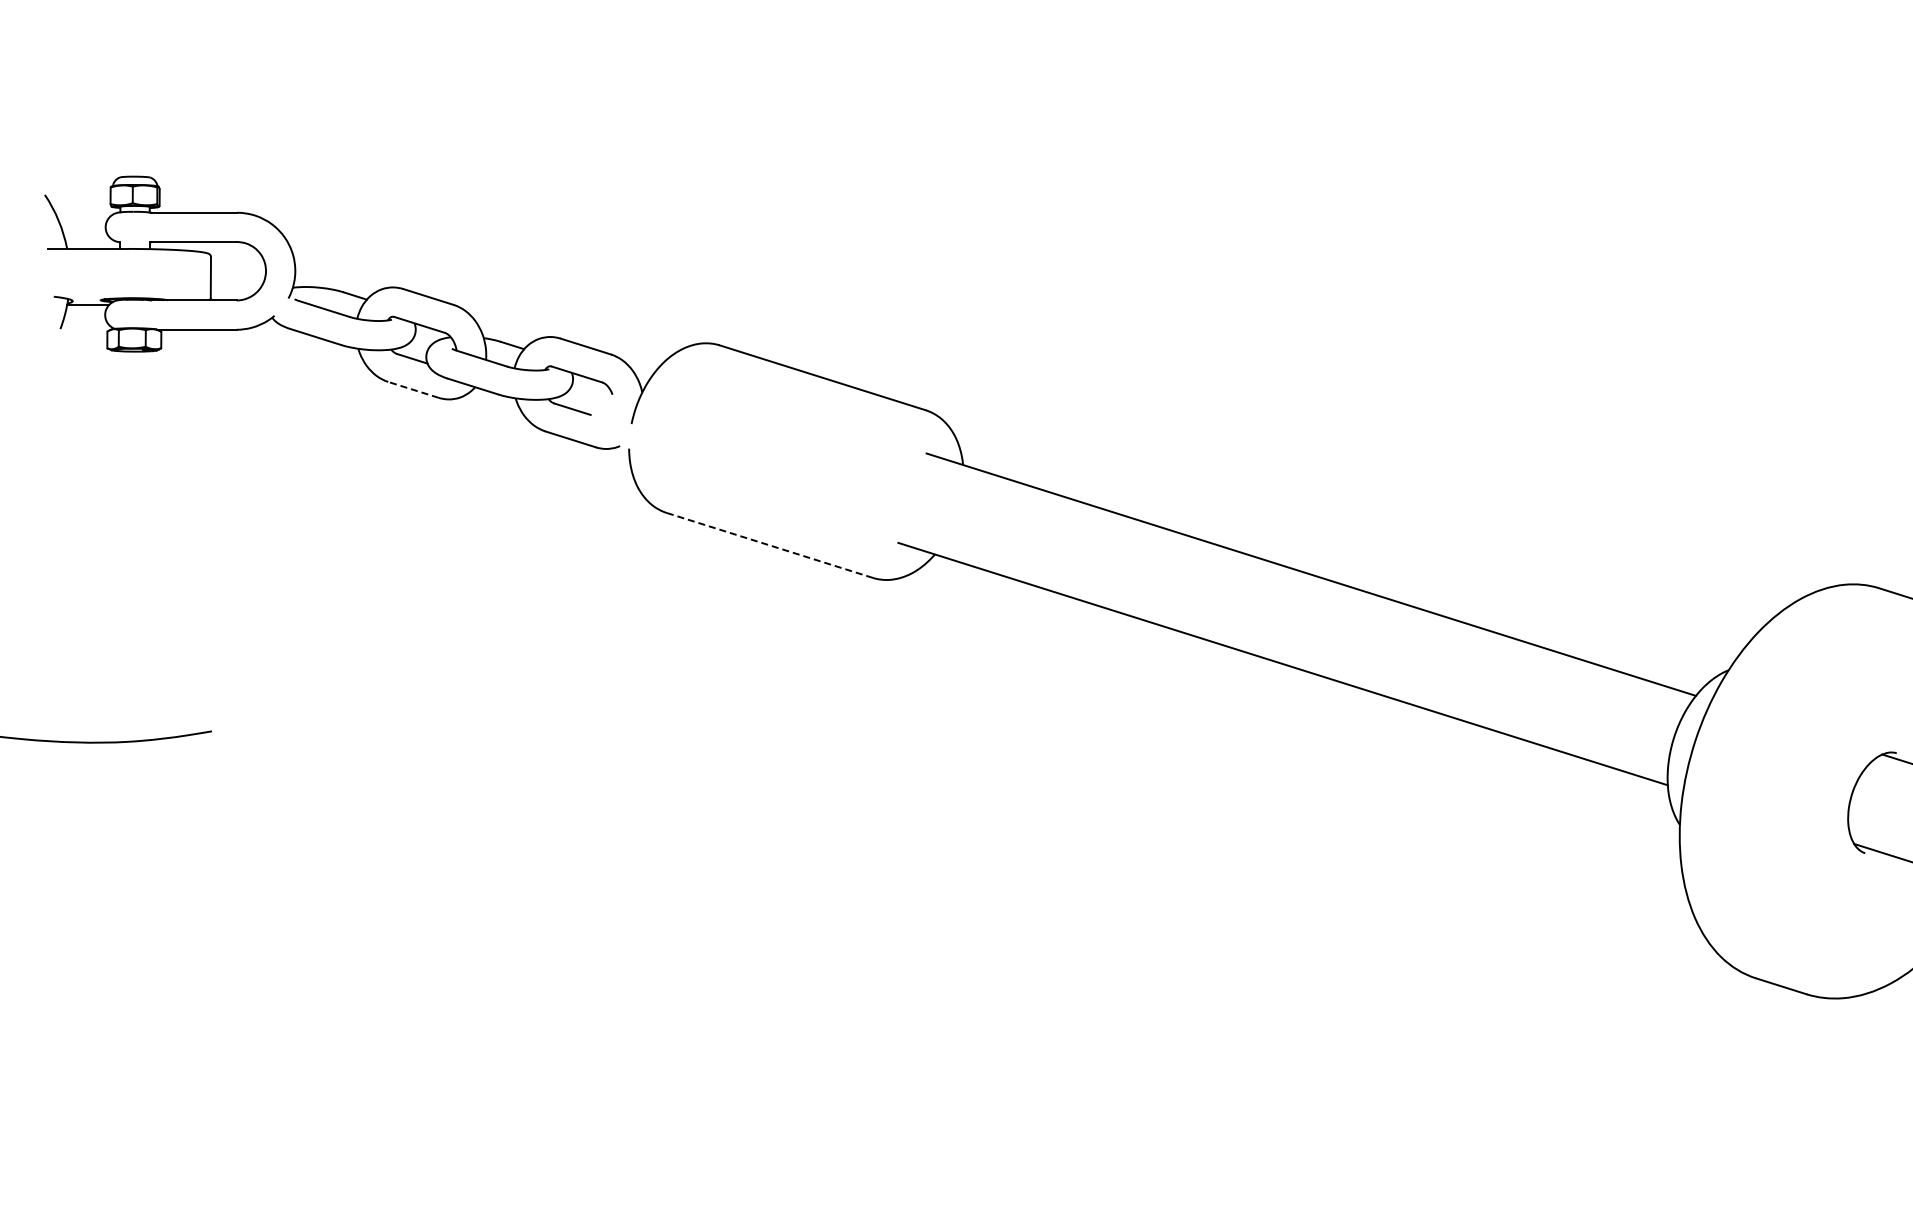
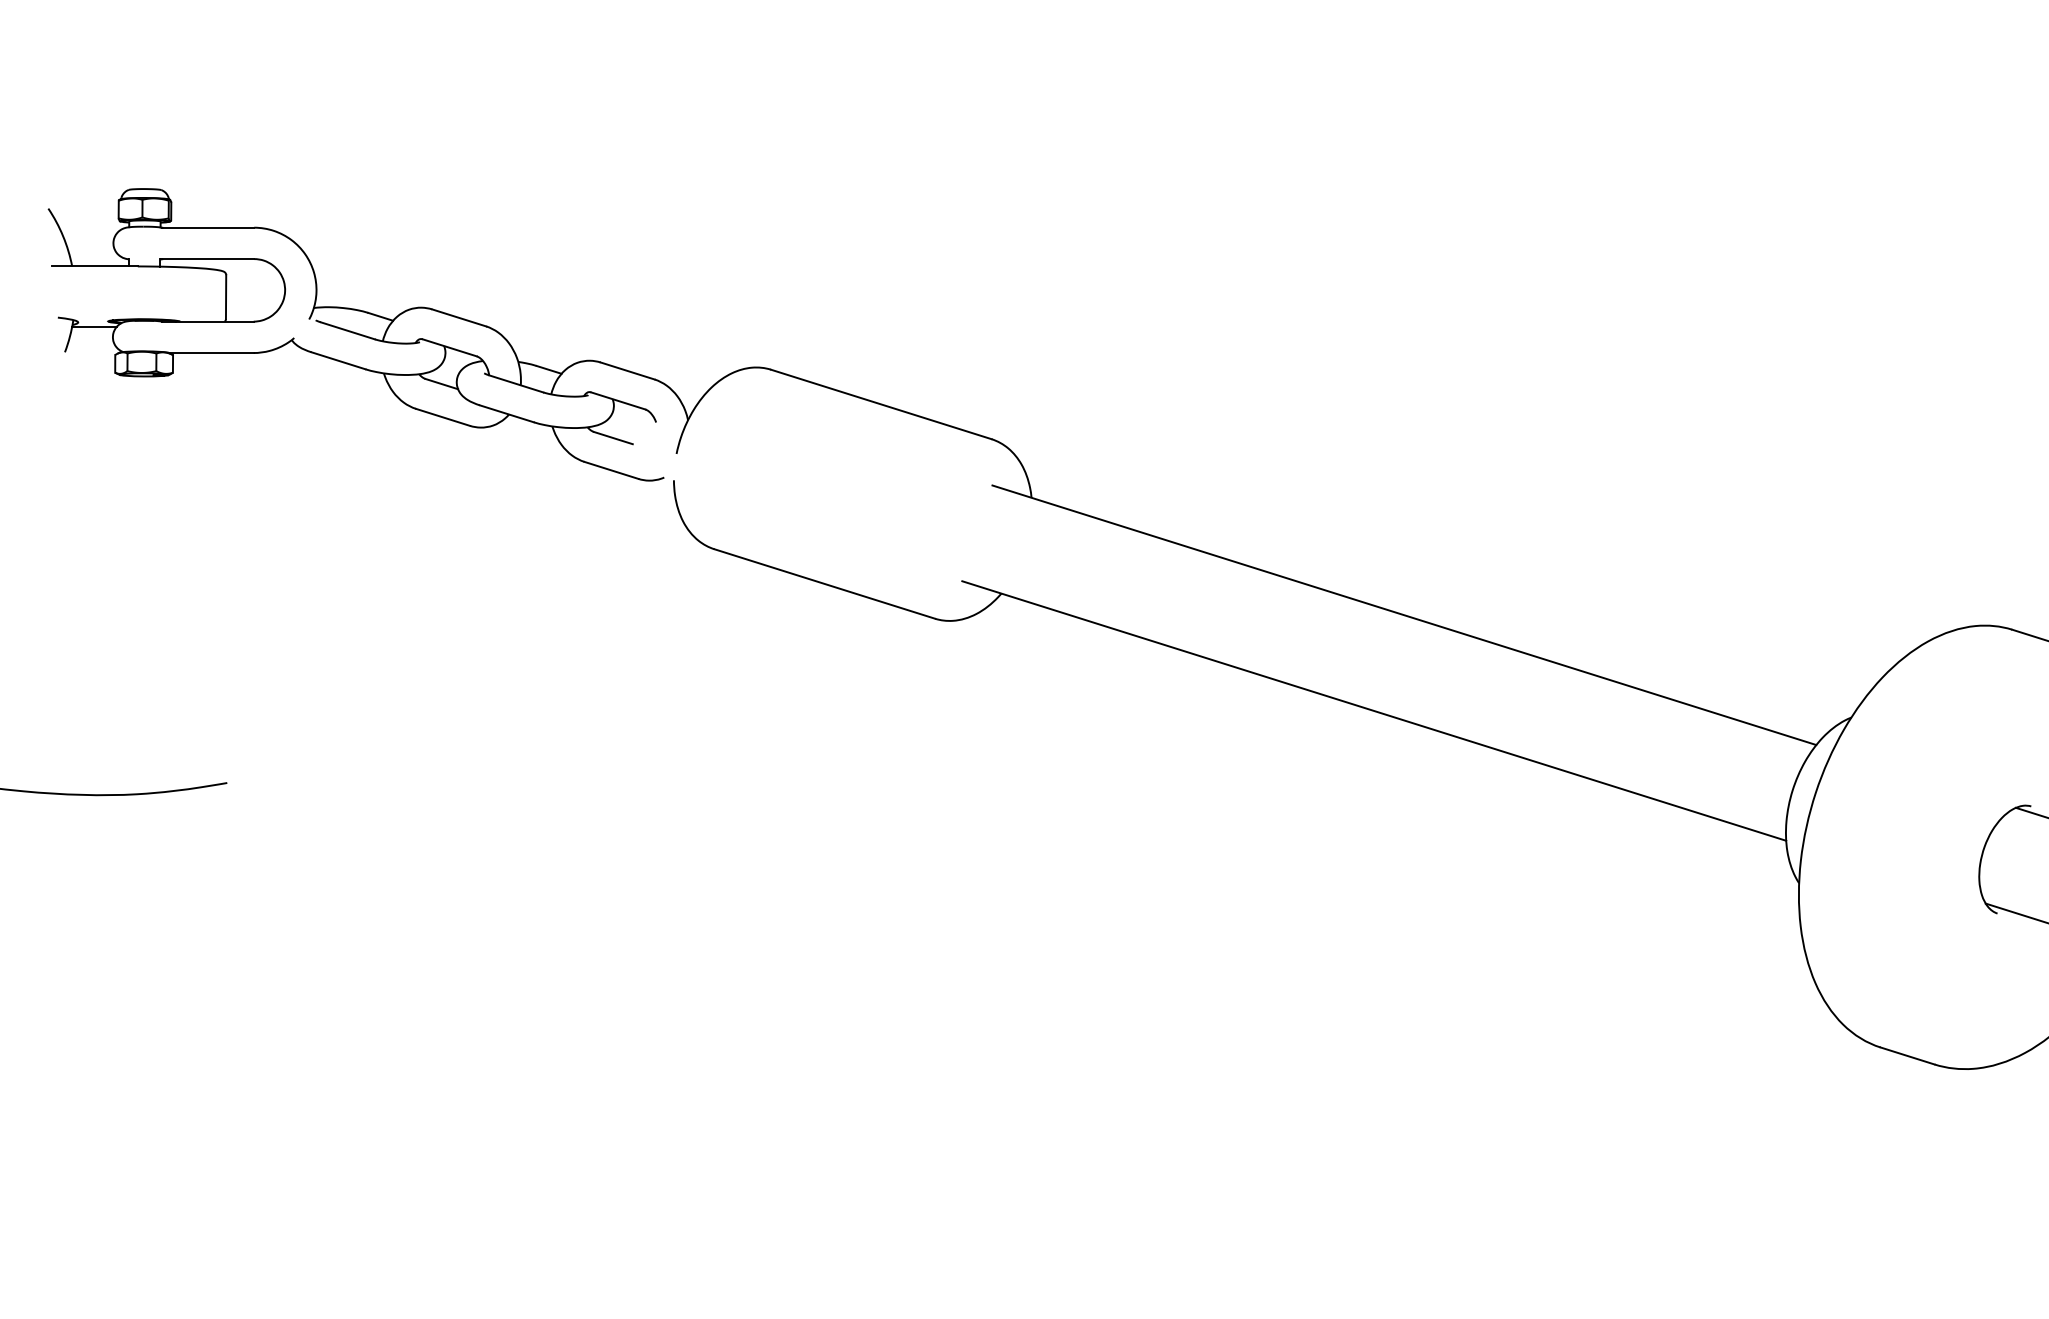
line: (413, 389) -> (443, 416), dashed -> solid
line: (769, 545) -> (824, 584), dashed -> solid

